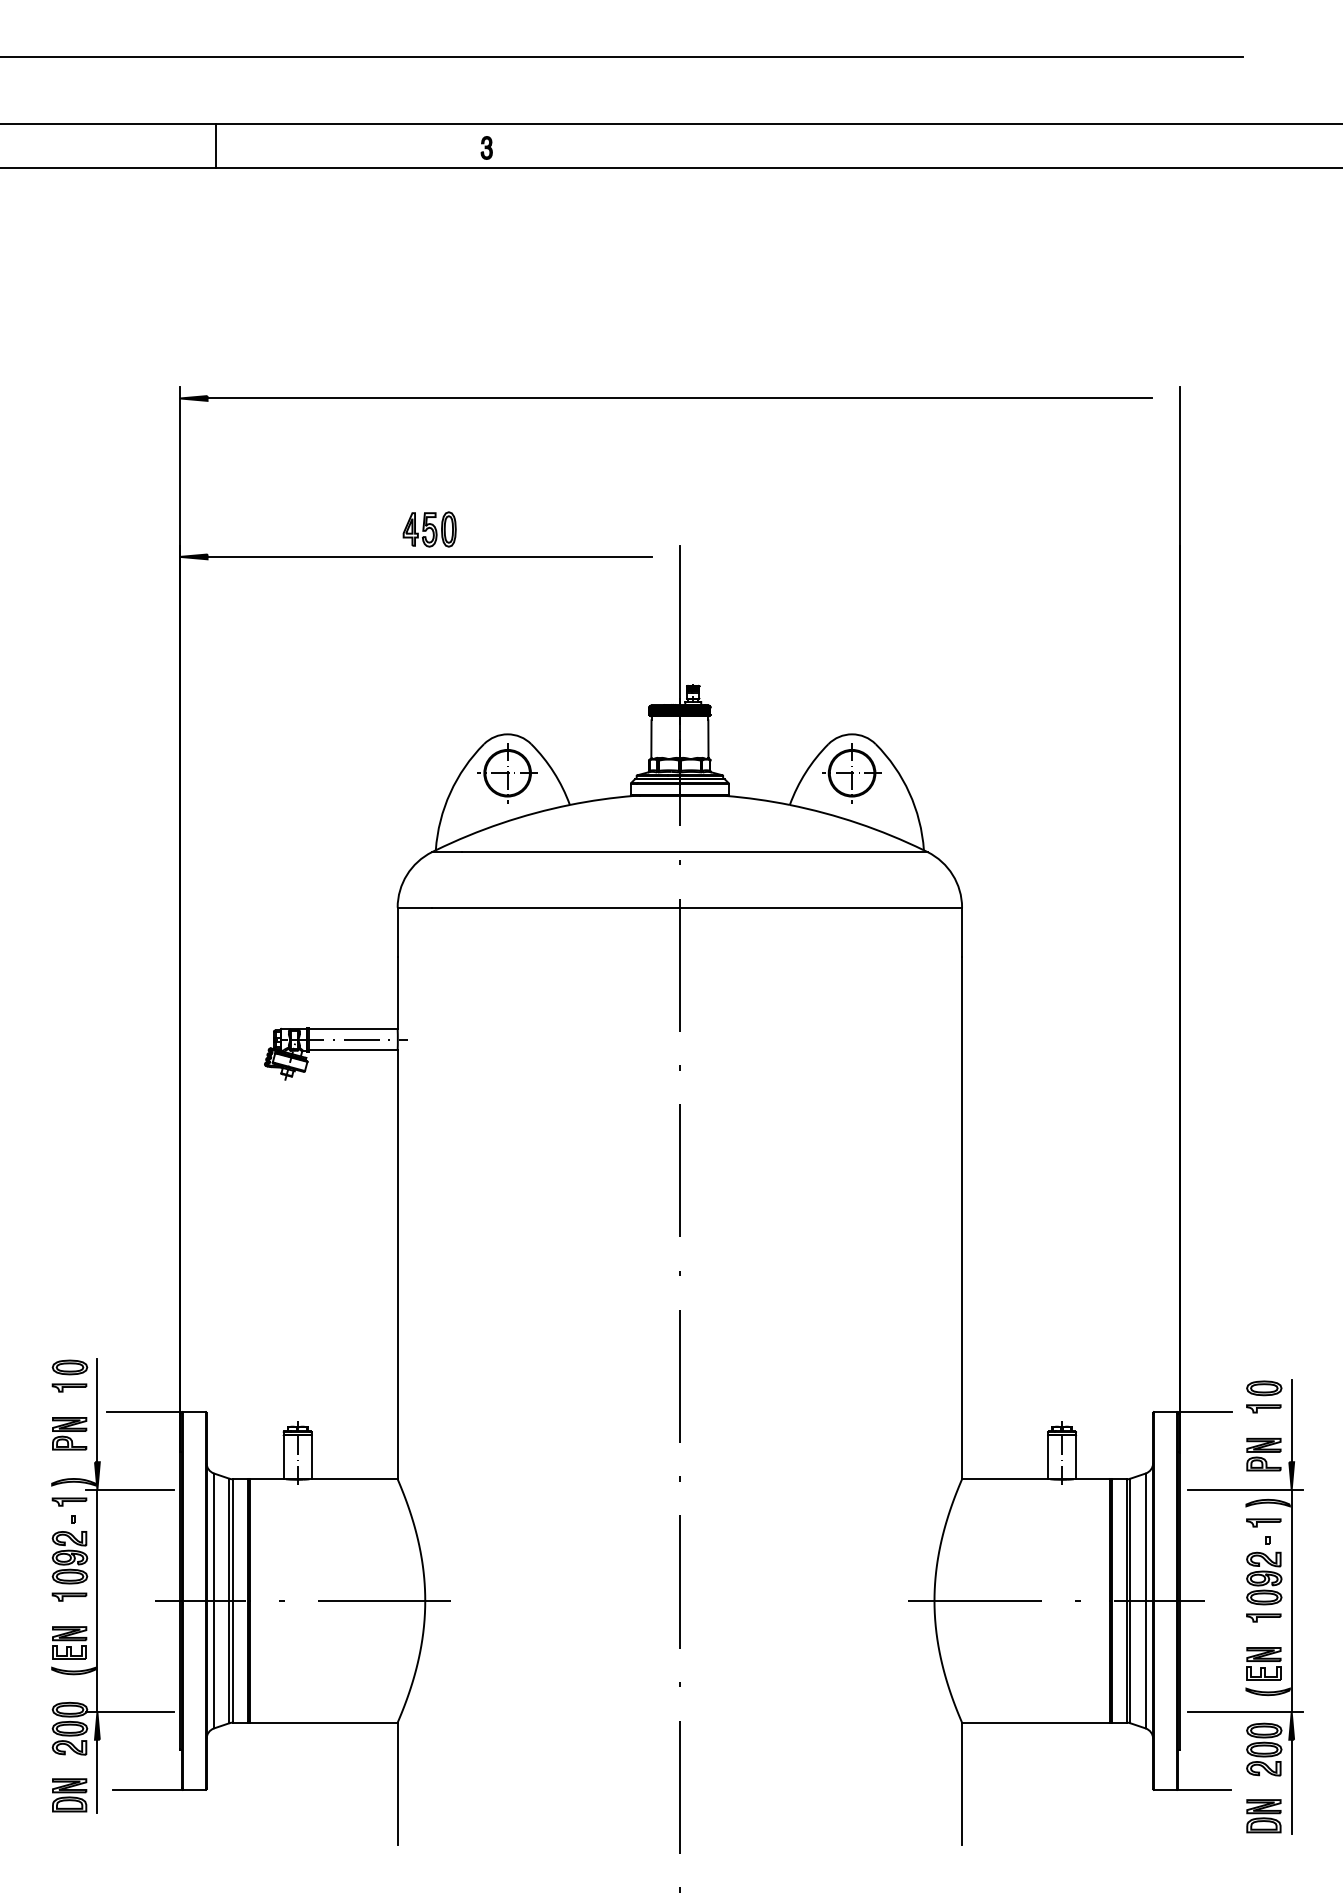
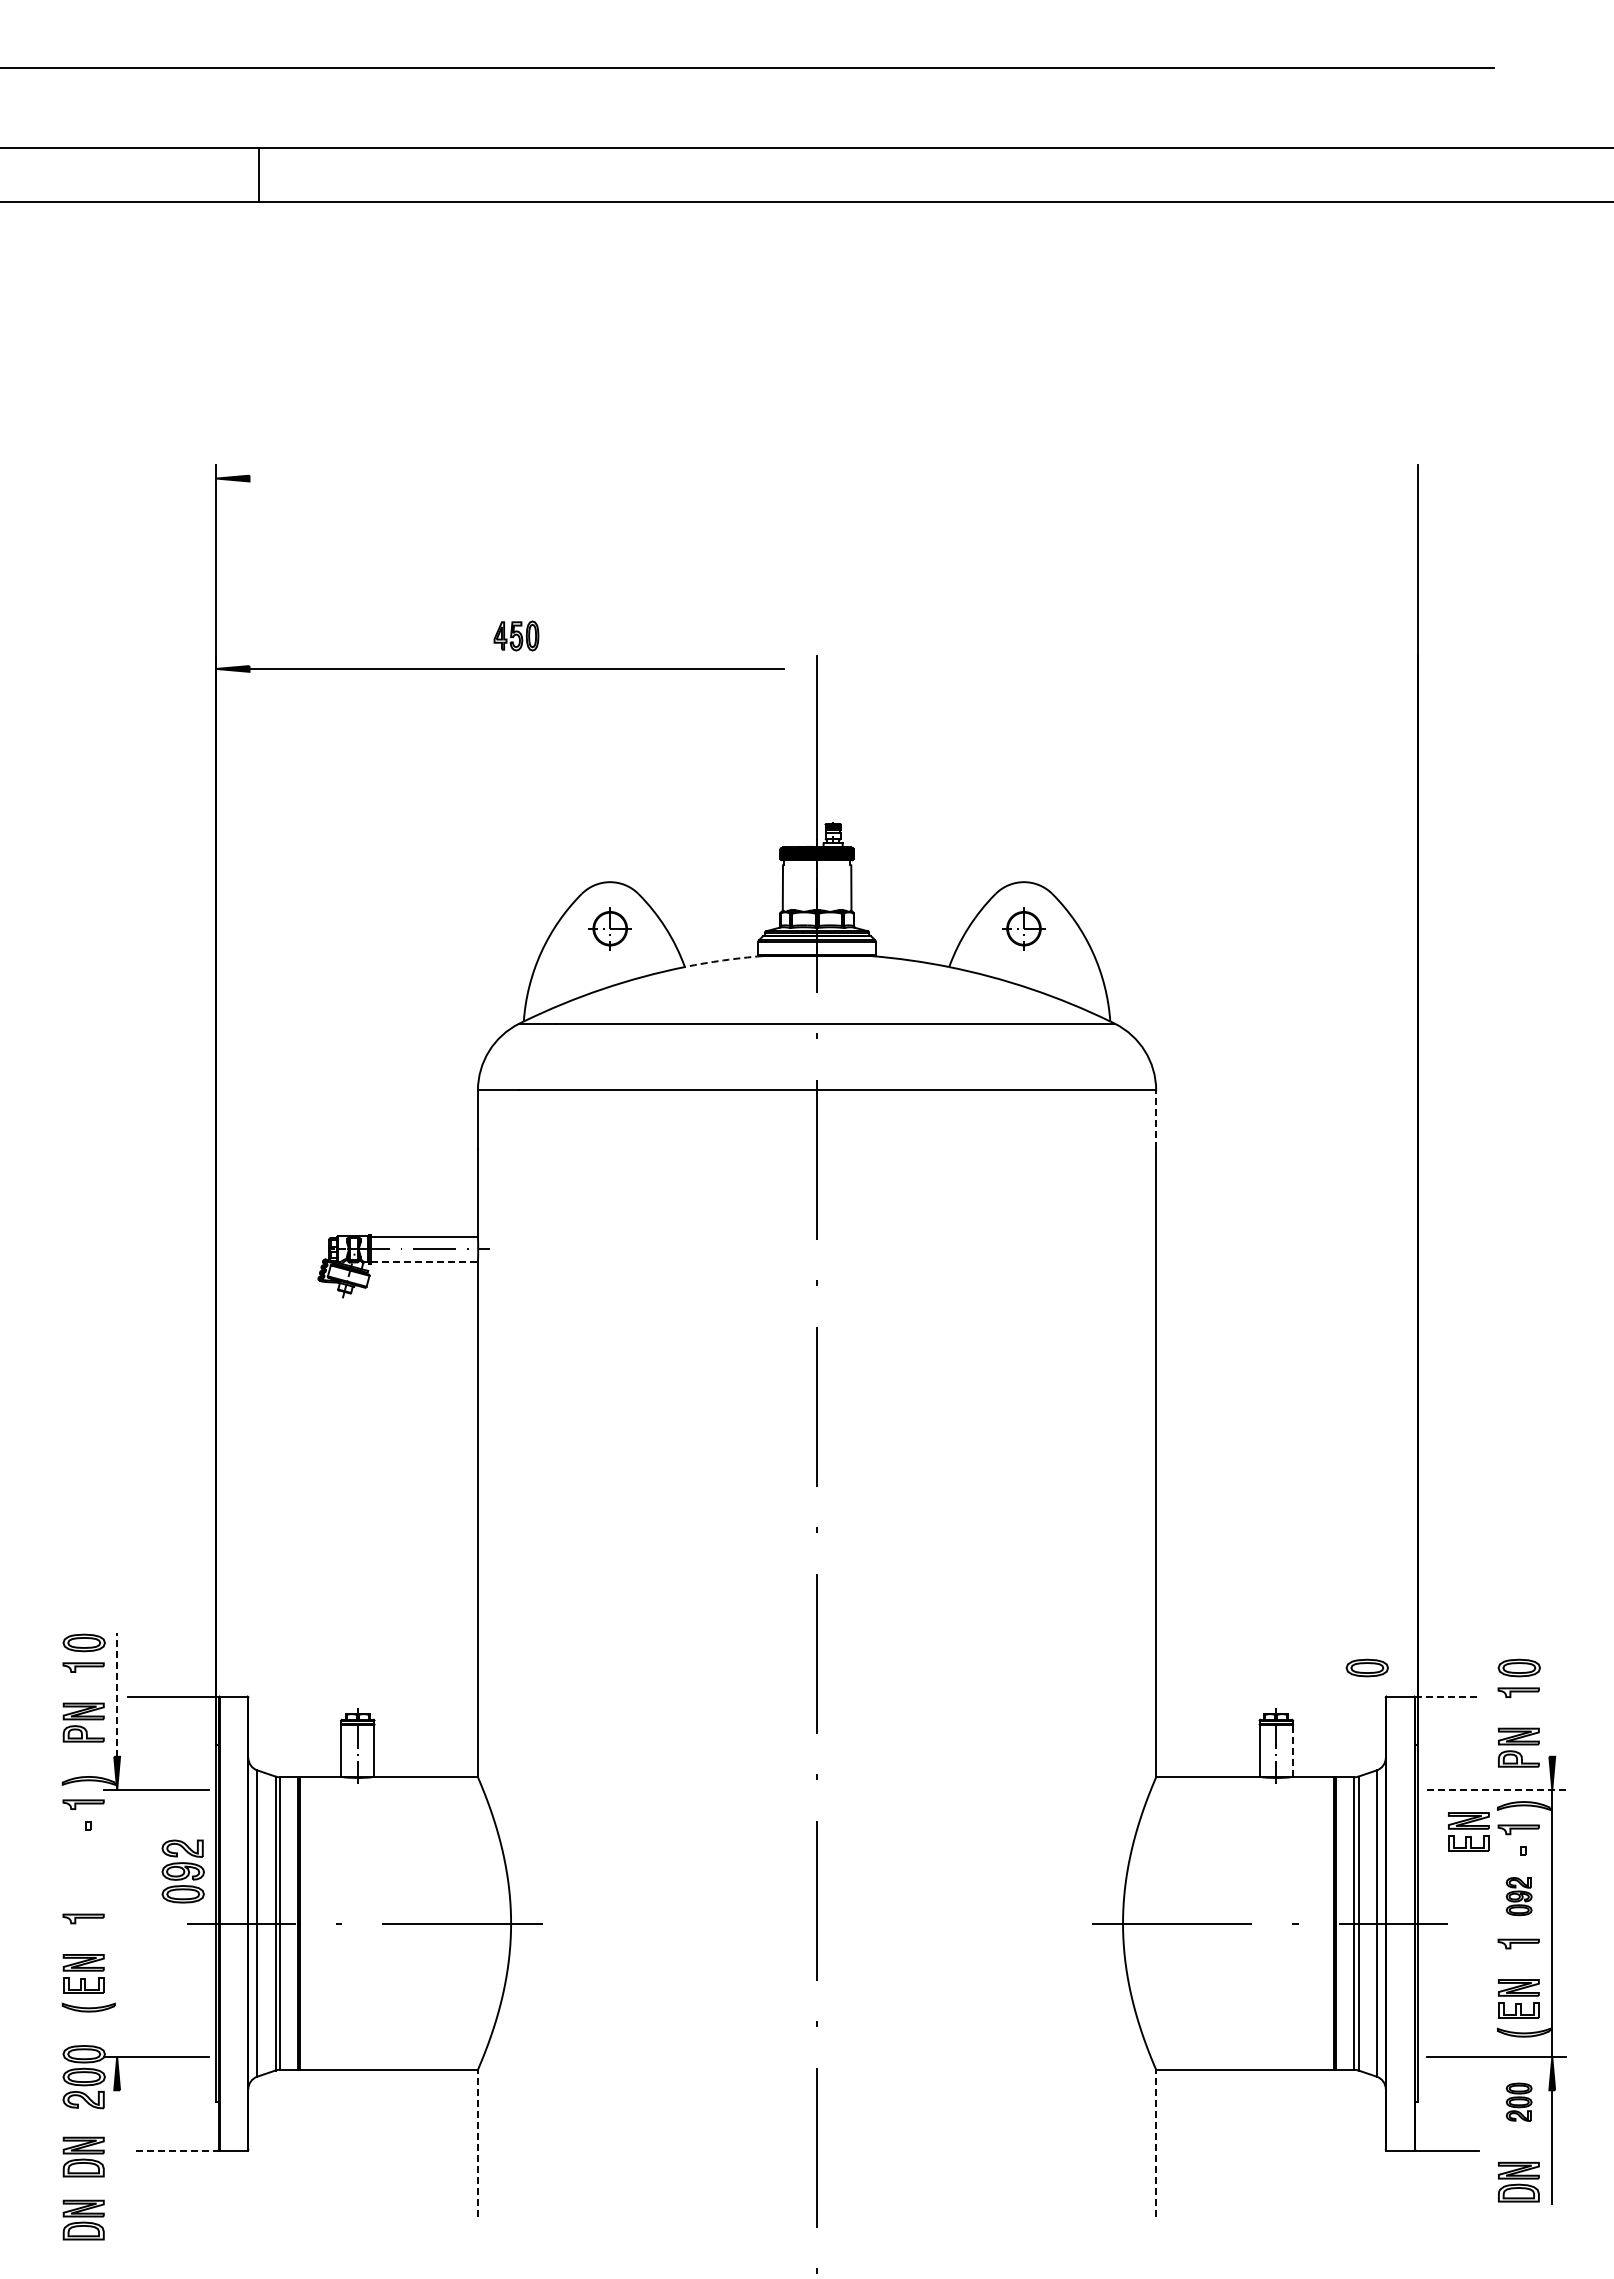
part: (486, 147) -> (584, 177), removed
line: (679, 398) -> (816, 478), removed
part: (429, 529) -> (516, 635), size x0.7
part: (507, 772) -> (610, 928), size x0.6
part: (851, 772) -> (1023, 928), size x0.6
arc: (602, 799) -> (723, 960), solid -> dashed
line: (962, 931) -> (1156, 1119), solid -> dashed
line: (354, 1050) -> (425, 1262), solid -> dashed
part: (1137, 1387) -> (1366, 1667), added
line: (97, 1410) -> (117, 1694), solid -> dashed
line: (1205, 1412) -> (1448, 1696), solid -> dashed
line: (1291, 1420) -> (1552, 1706), removed
line: (1076, 1456) -> (1293, 1750), solid -> dashed
line: (1245, 1490) -> (1496, 1790), solid -> dashed
part: (1222, 1524) -> (1468, 1831), added
part: (69, 1557) -> (182, 1871), moved
part: (1263, 1578) -> (1518, 1896), size x0.6
line: (97, 1600) -> (117, 1923), removed
part: (1263, 1749) -> (1518, 2102), size x0.6
line: (97, 1776) -> (117, 2134), removed
line: (397, 1784) -> (477, 2143), solid -> dashed
line: (962, 1784) -> (1156, 2143), solid -> dashed
line: (147, 1789) -> (177, 2150), solid -> dashed
part: (69, 1847) -> (83, 2219), added

